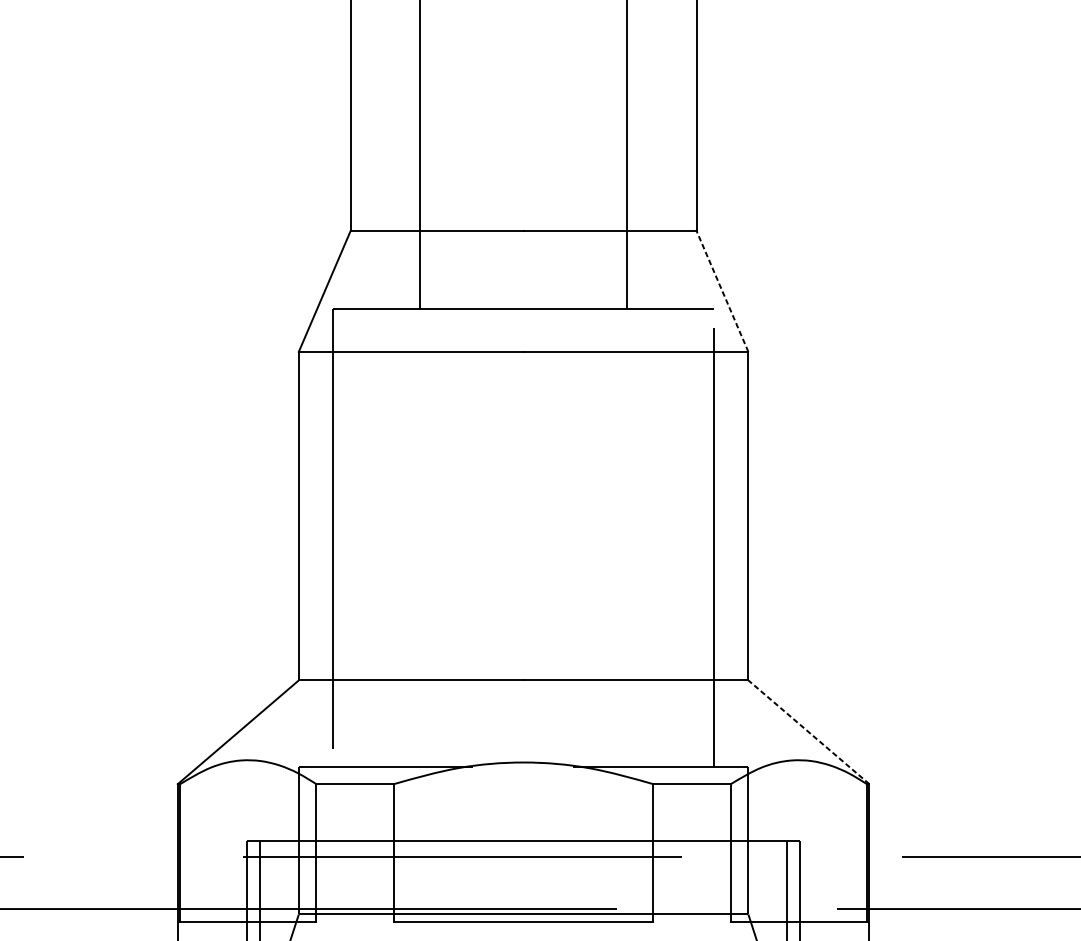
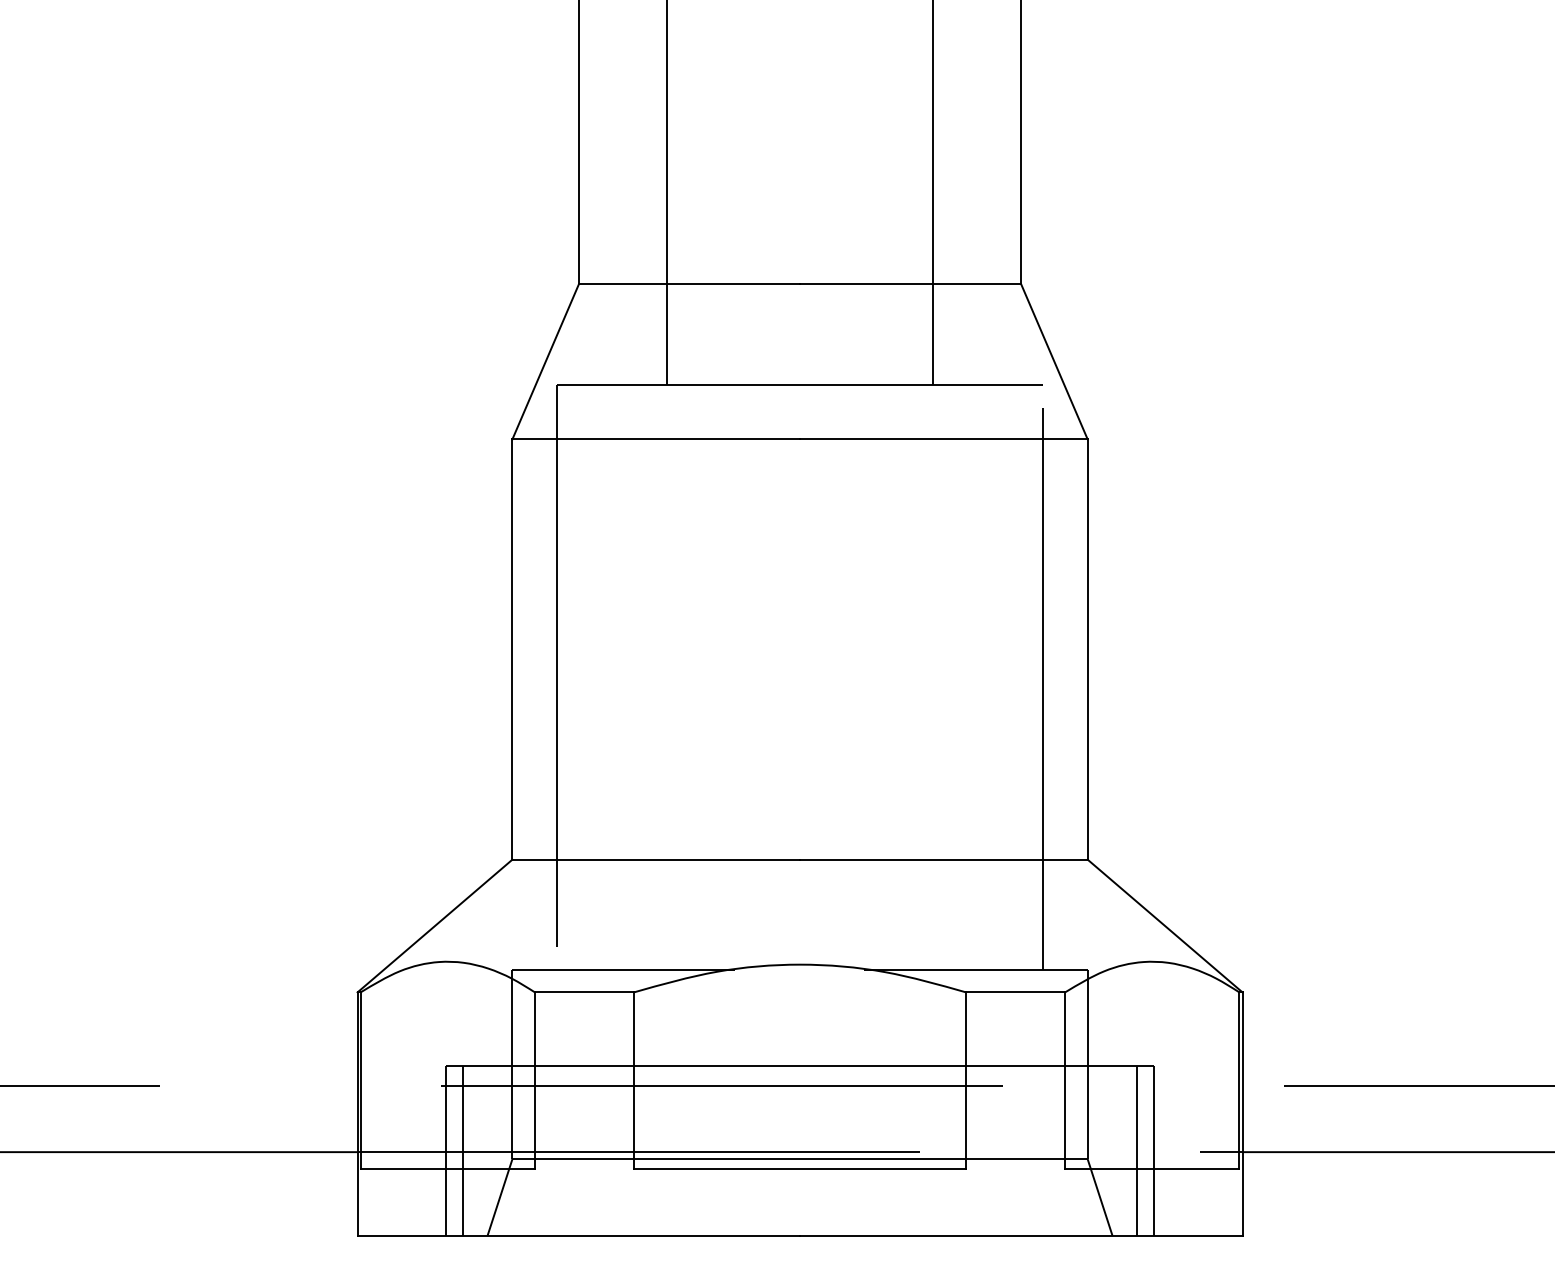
line: (722, 291) -> (1054, 361), dashed -> solid
line: (809, 731) -> (1165, 925), dashed -> solid

